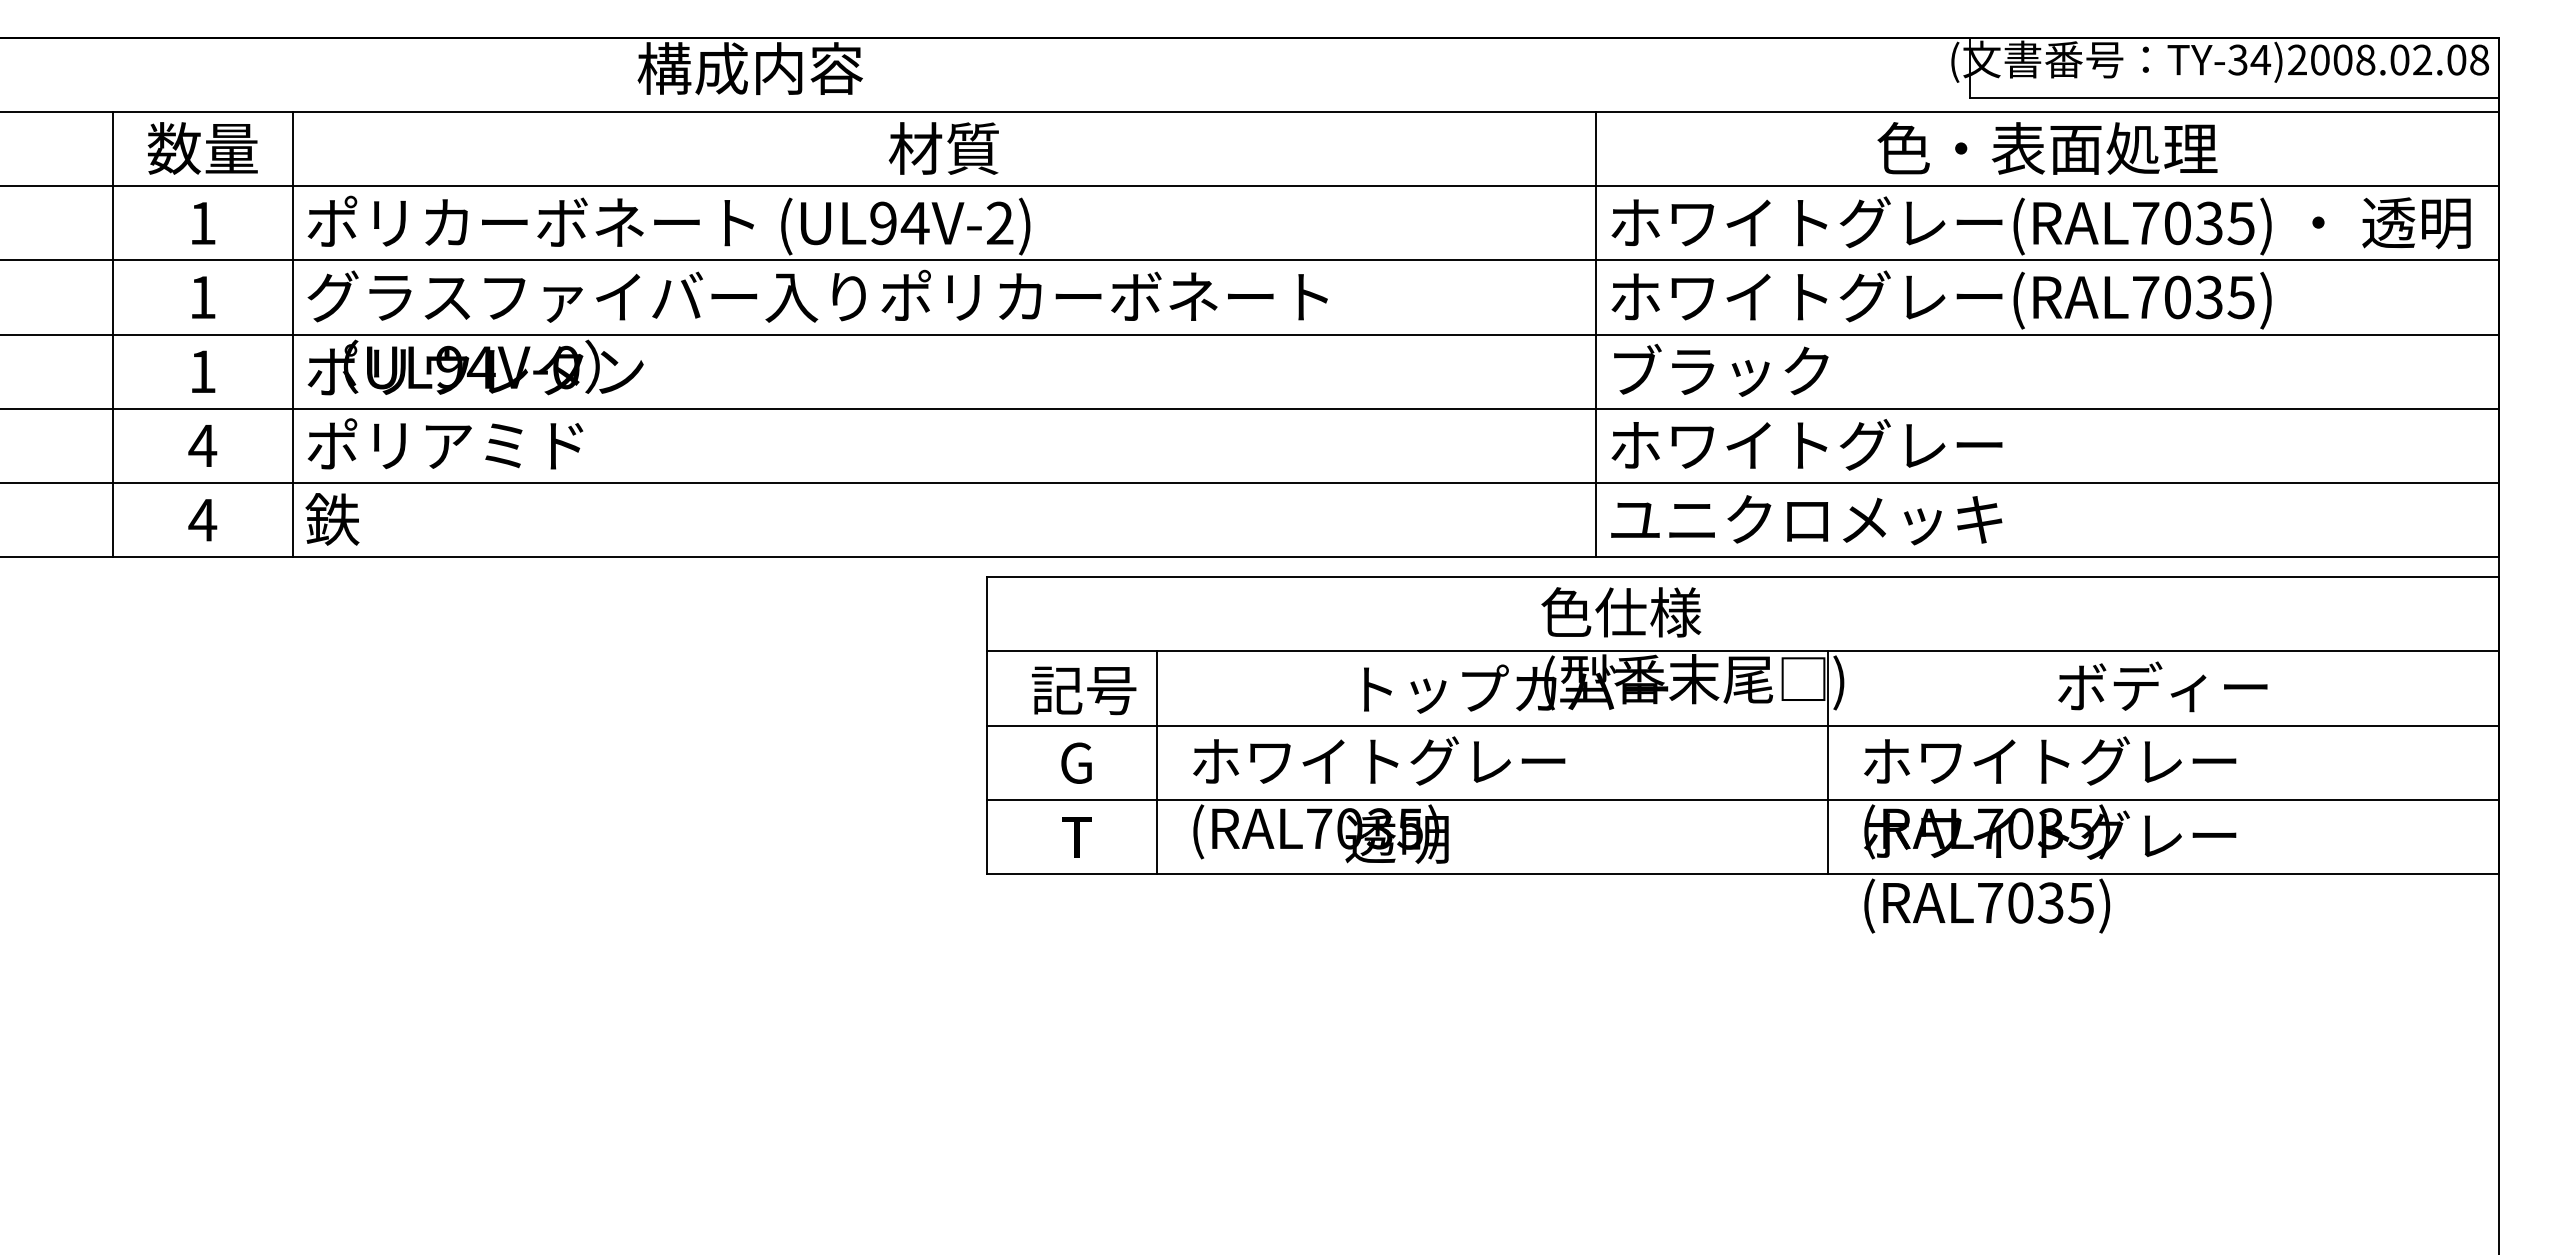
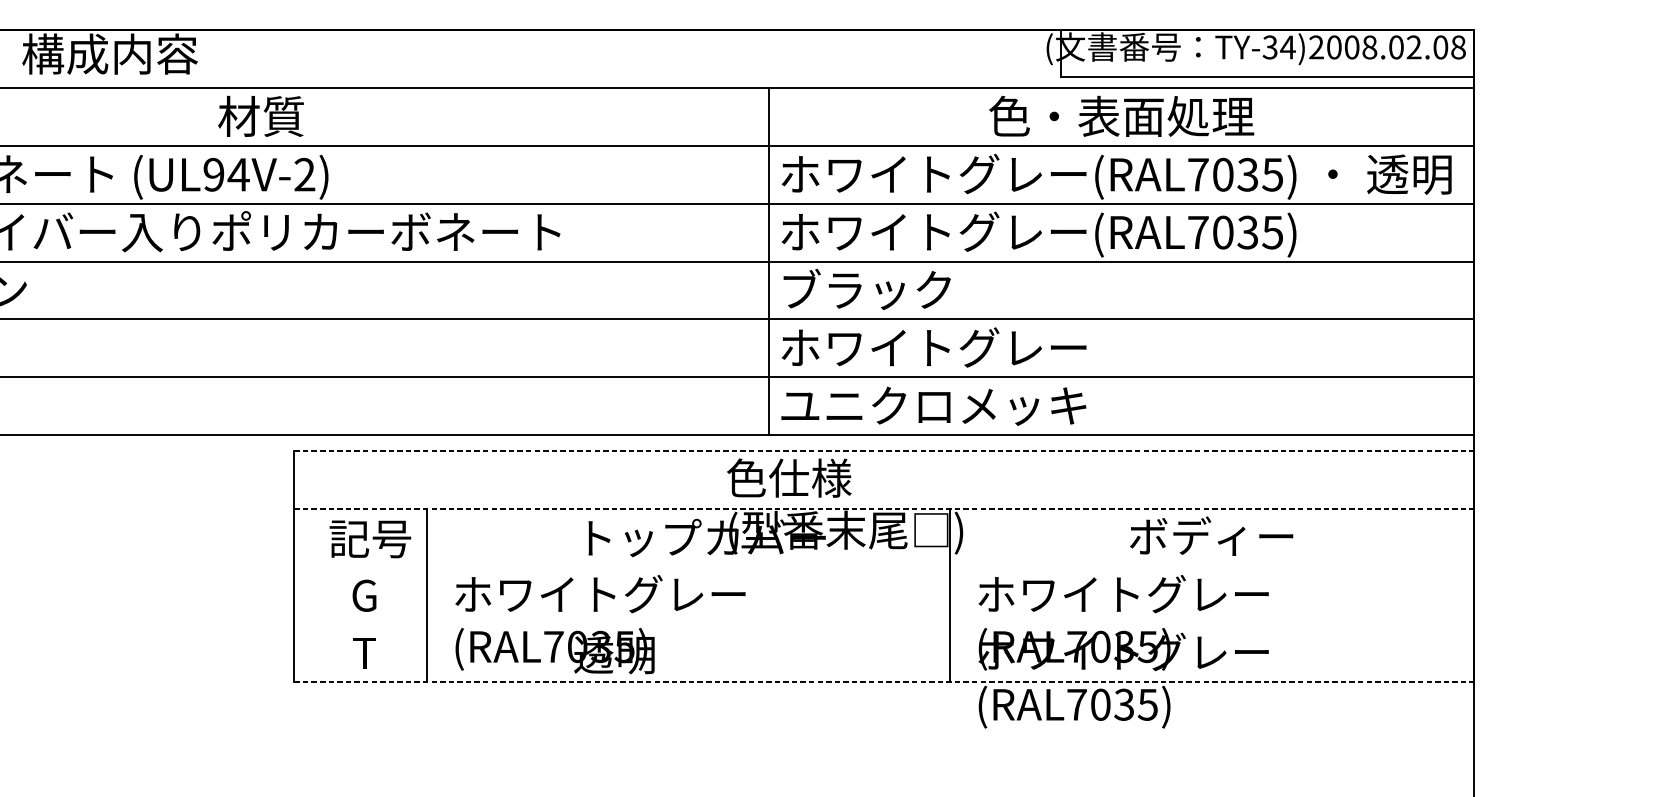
line: (1743, 577) -> (884, 450), solid -> dashed
line: (1743, 651) -> (884, 508), solid -> dashed
line: (1742, 725) -> (883, 566), removed
line: (1742, 799) -> (883, 624), removed
line: (1743, 874) -> (884, 682), solid -> dashed

